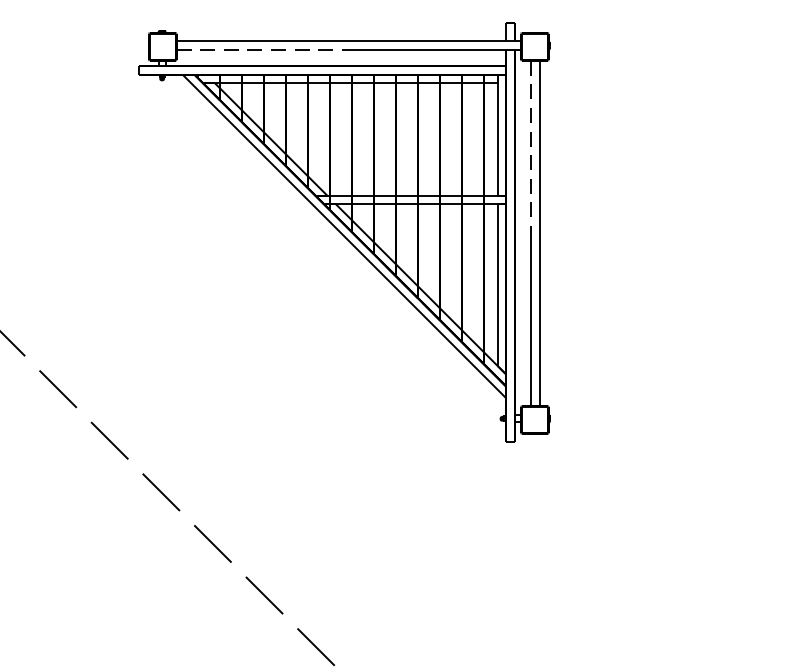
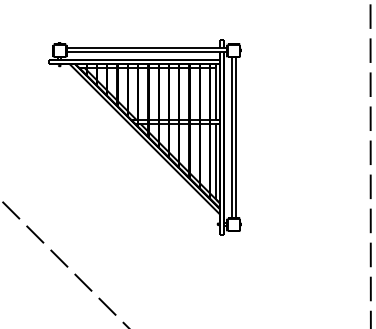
line: (264, 50) -> (107, 52), dashed -> solid
line: (530, 147) -> (231, 97), dashed -> solid

